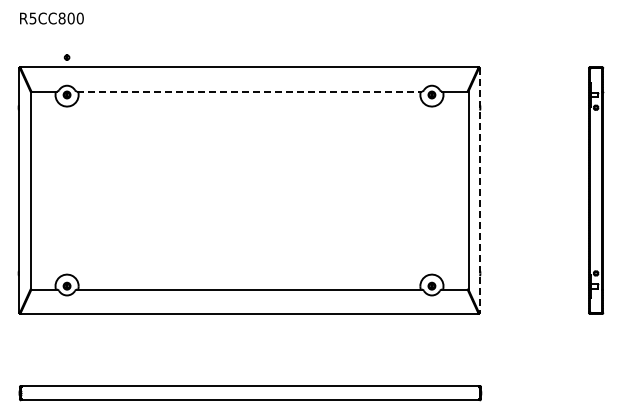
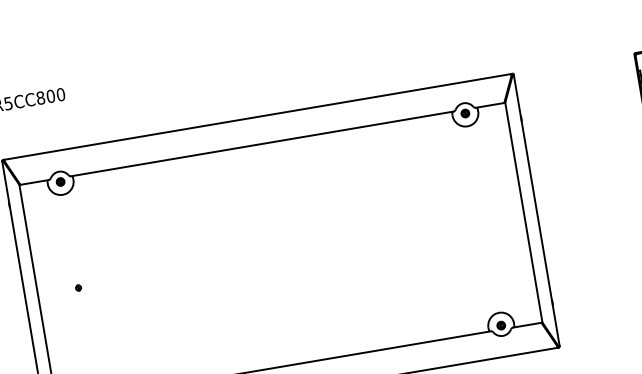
part: (66, 57) -> (77, 288), moved
line: (250, 91) -> (263, 143), dashed -> solid
line: (480, 190) -> (537, 210), dashed -> solid

